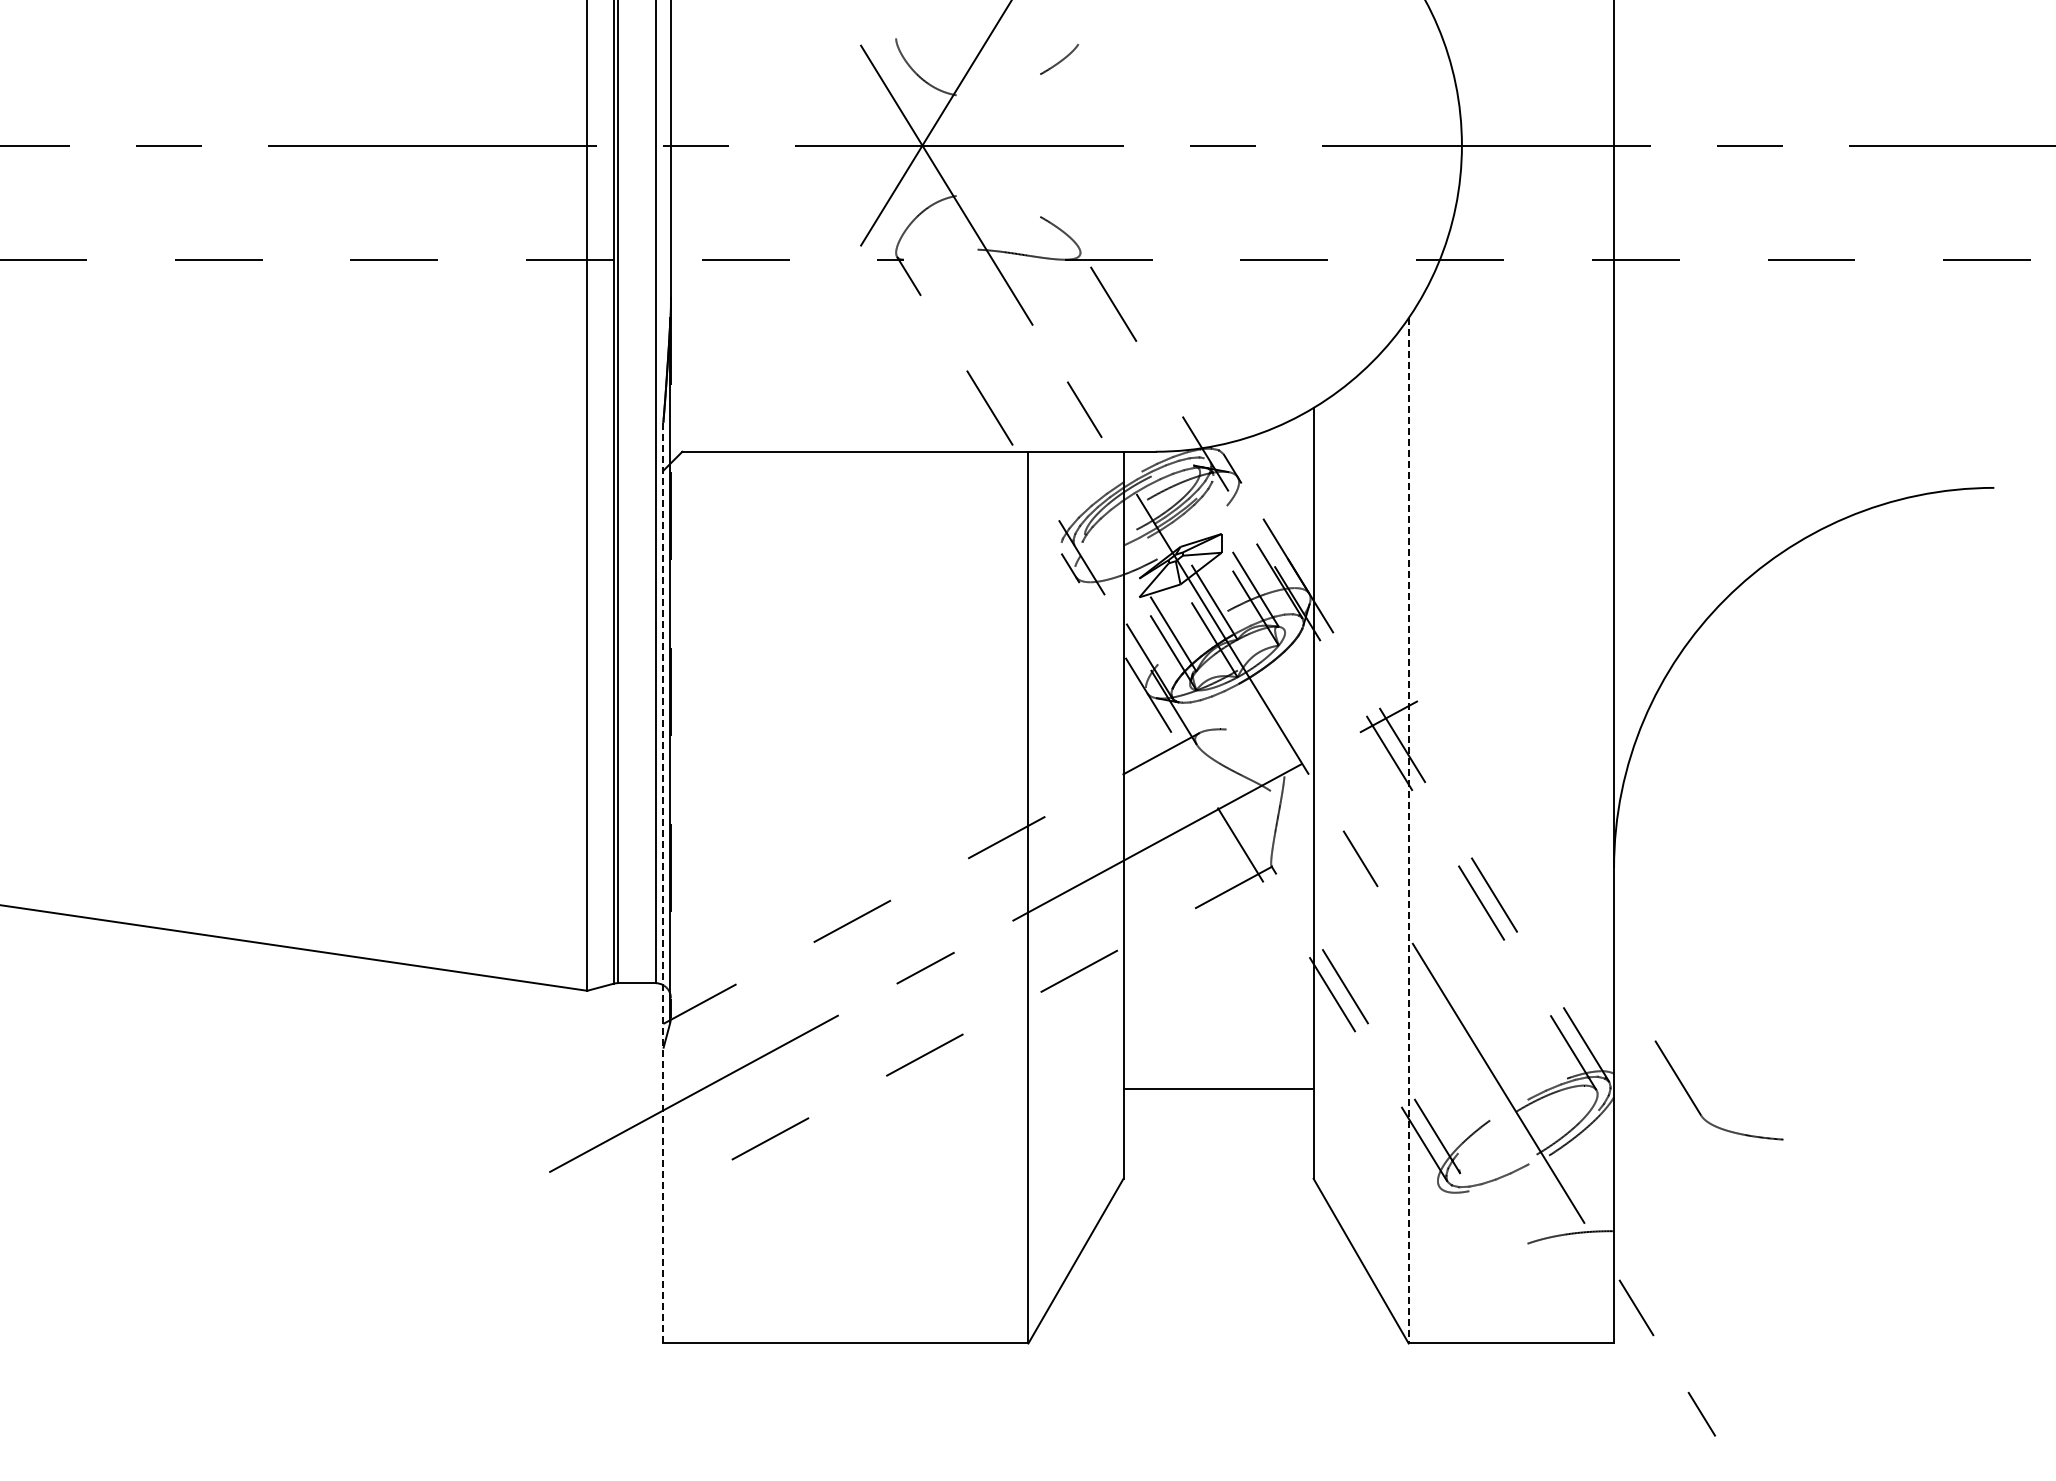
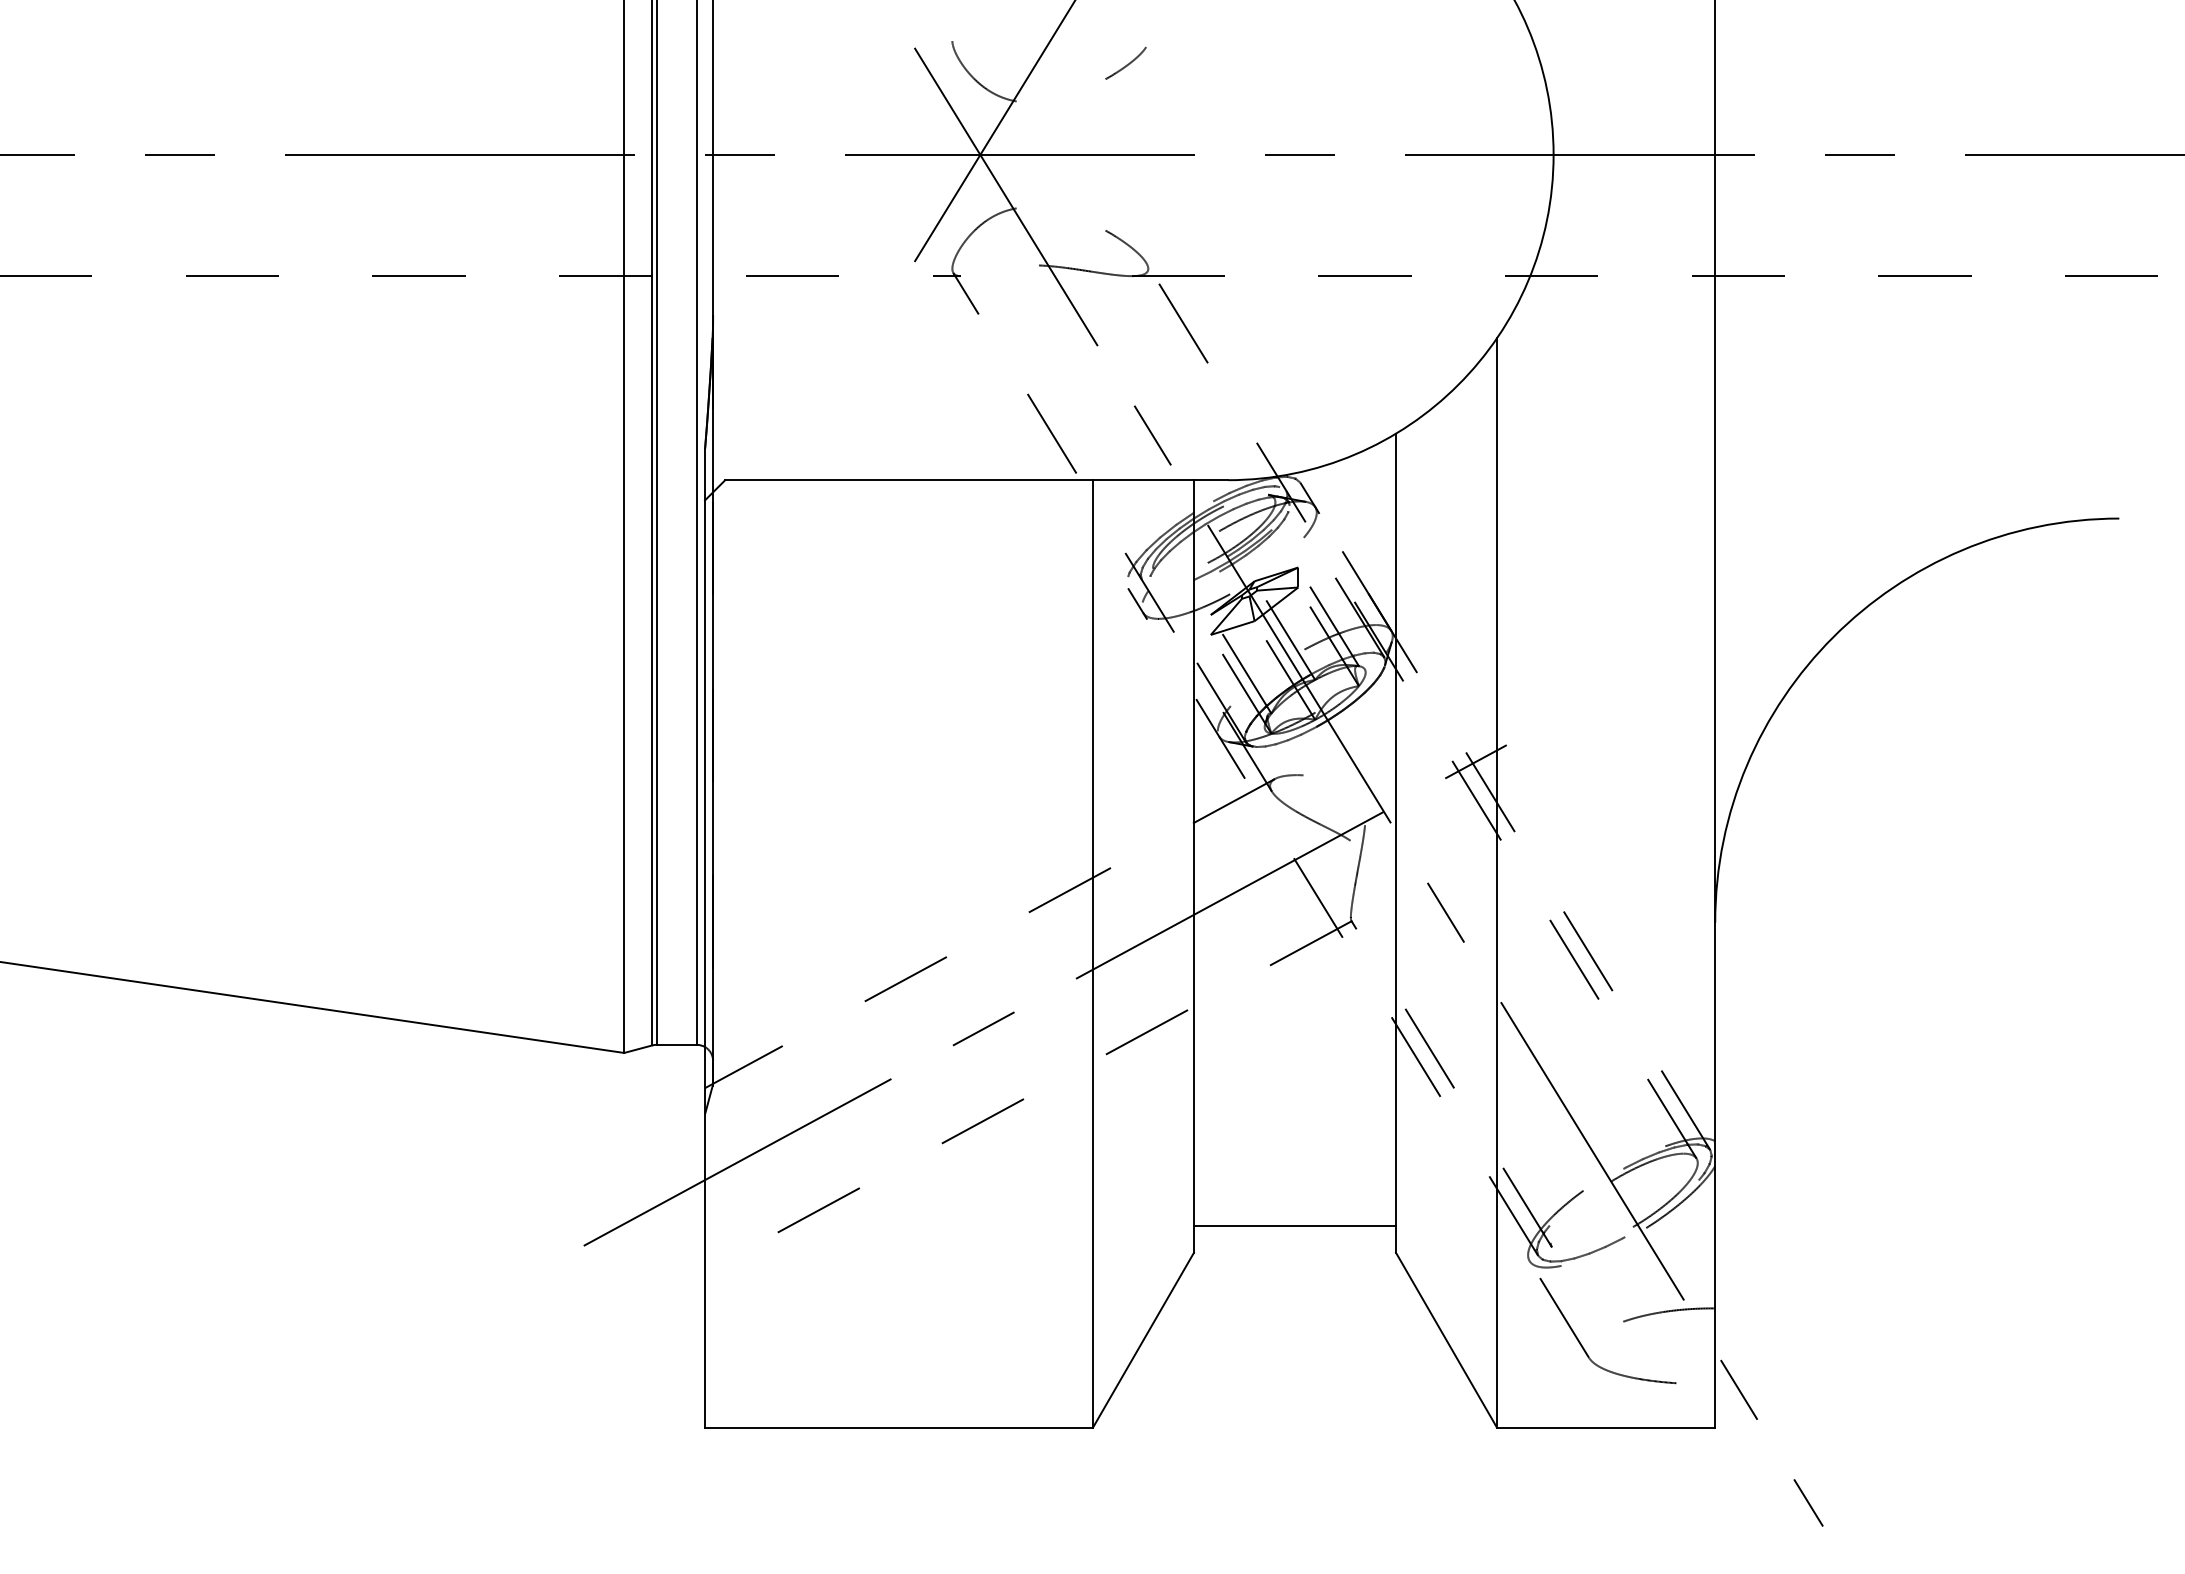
line: (1408, 830) -> (1496, 882), dashed -> solid
line: (663, 882) -> (705, 937), dashed -> solid
line: (1218, 1089) -> (1294, 1225), moved
part: (1696, 1105) -> (1583, 1346), moved

